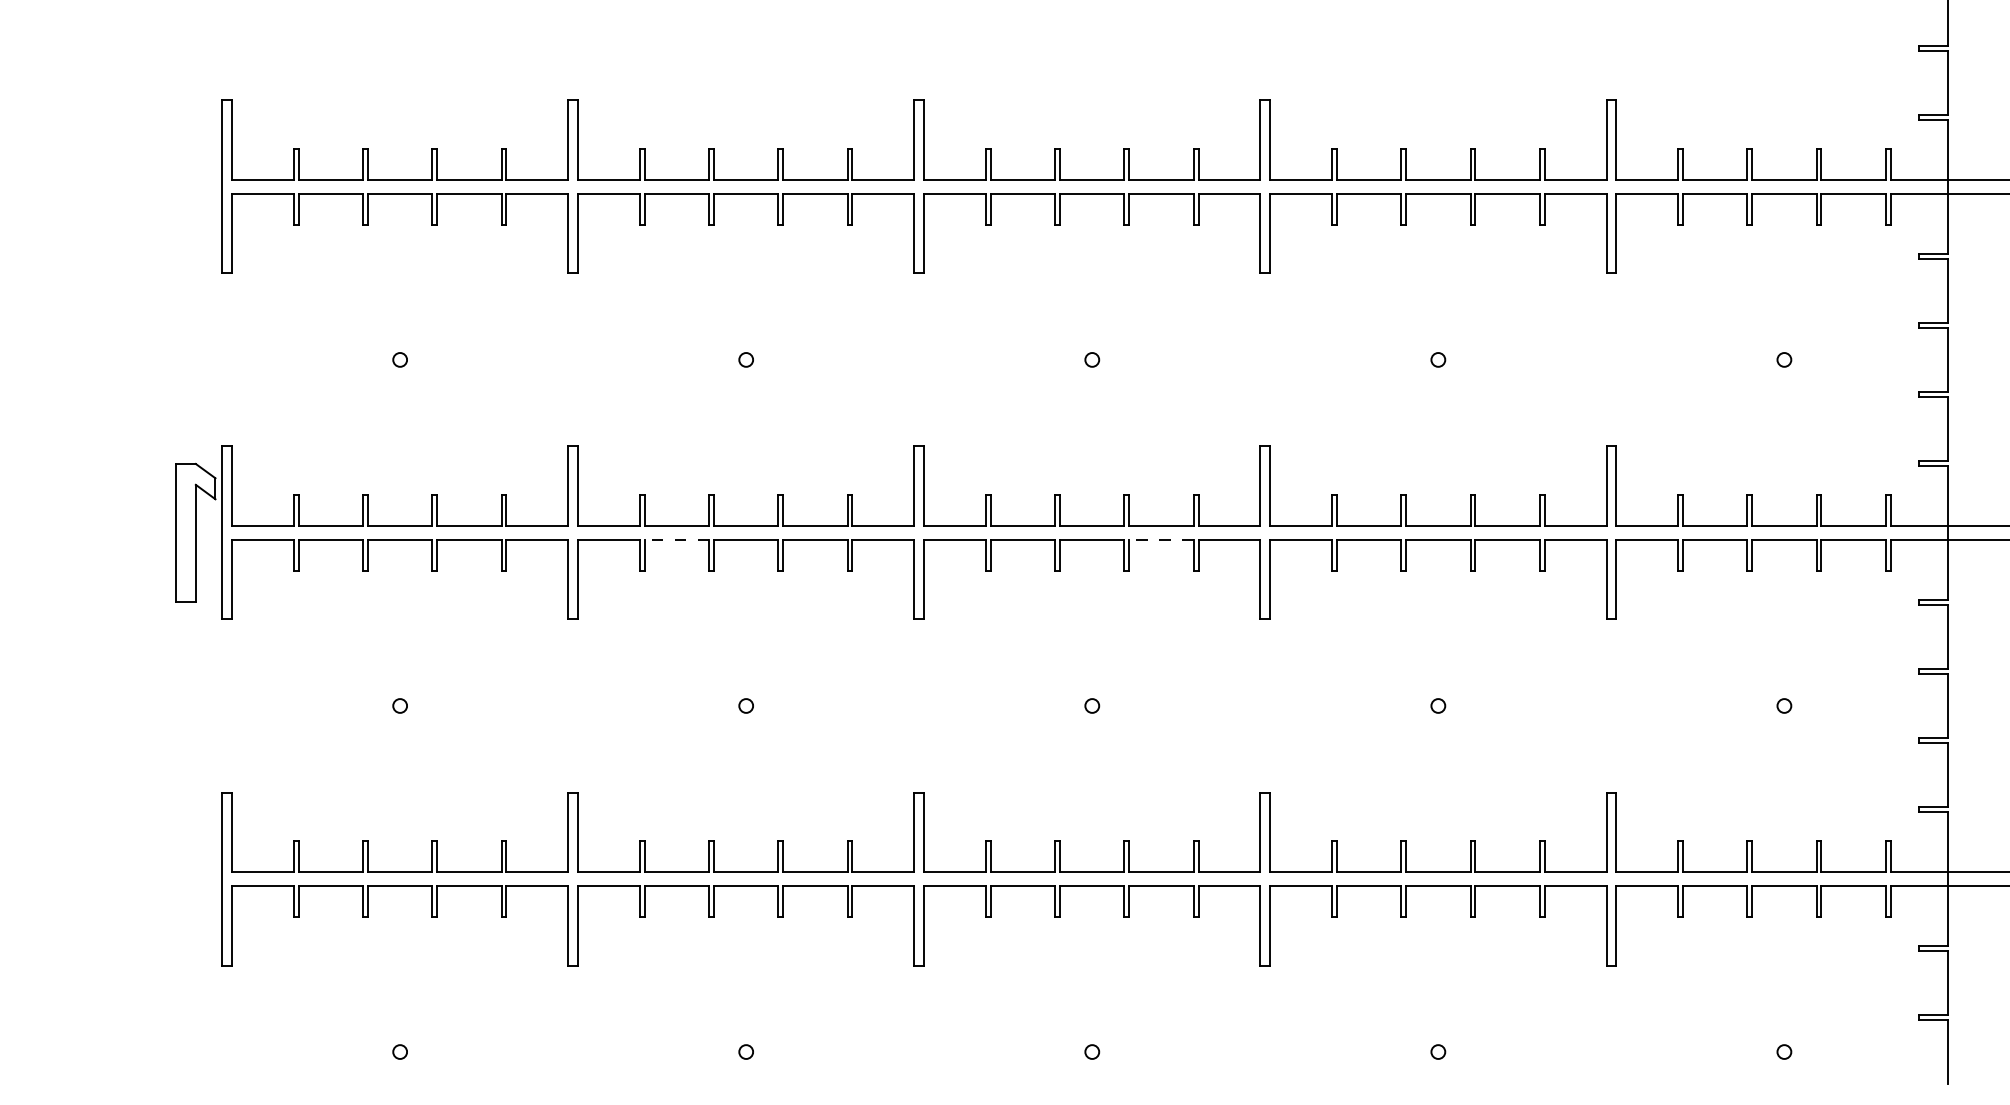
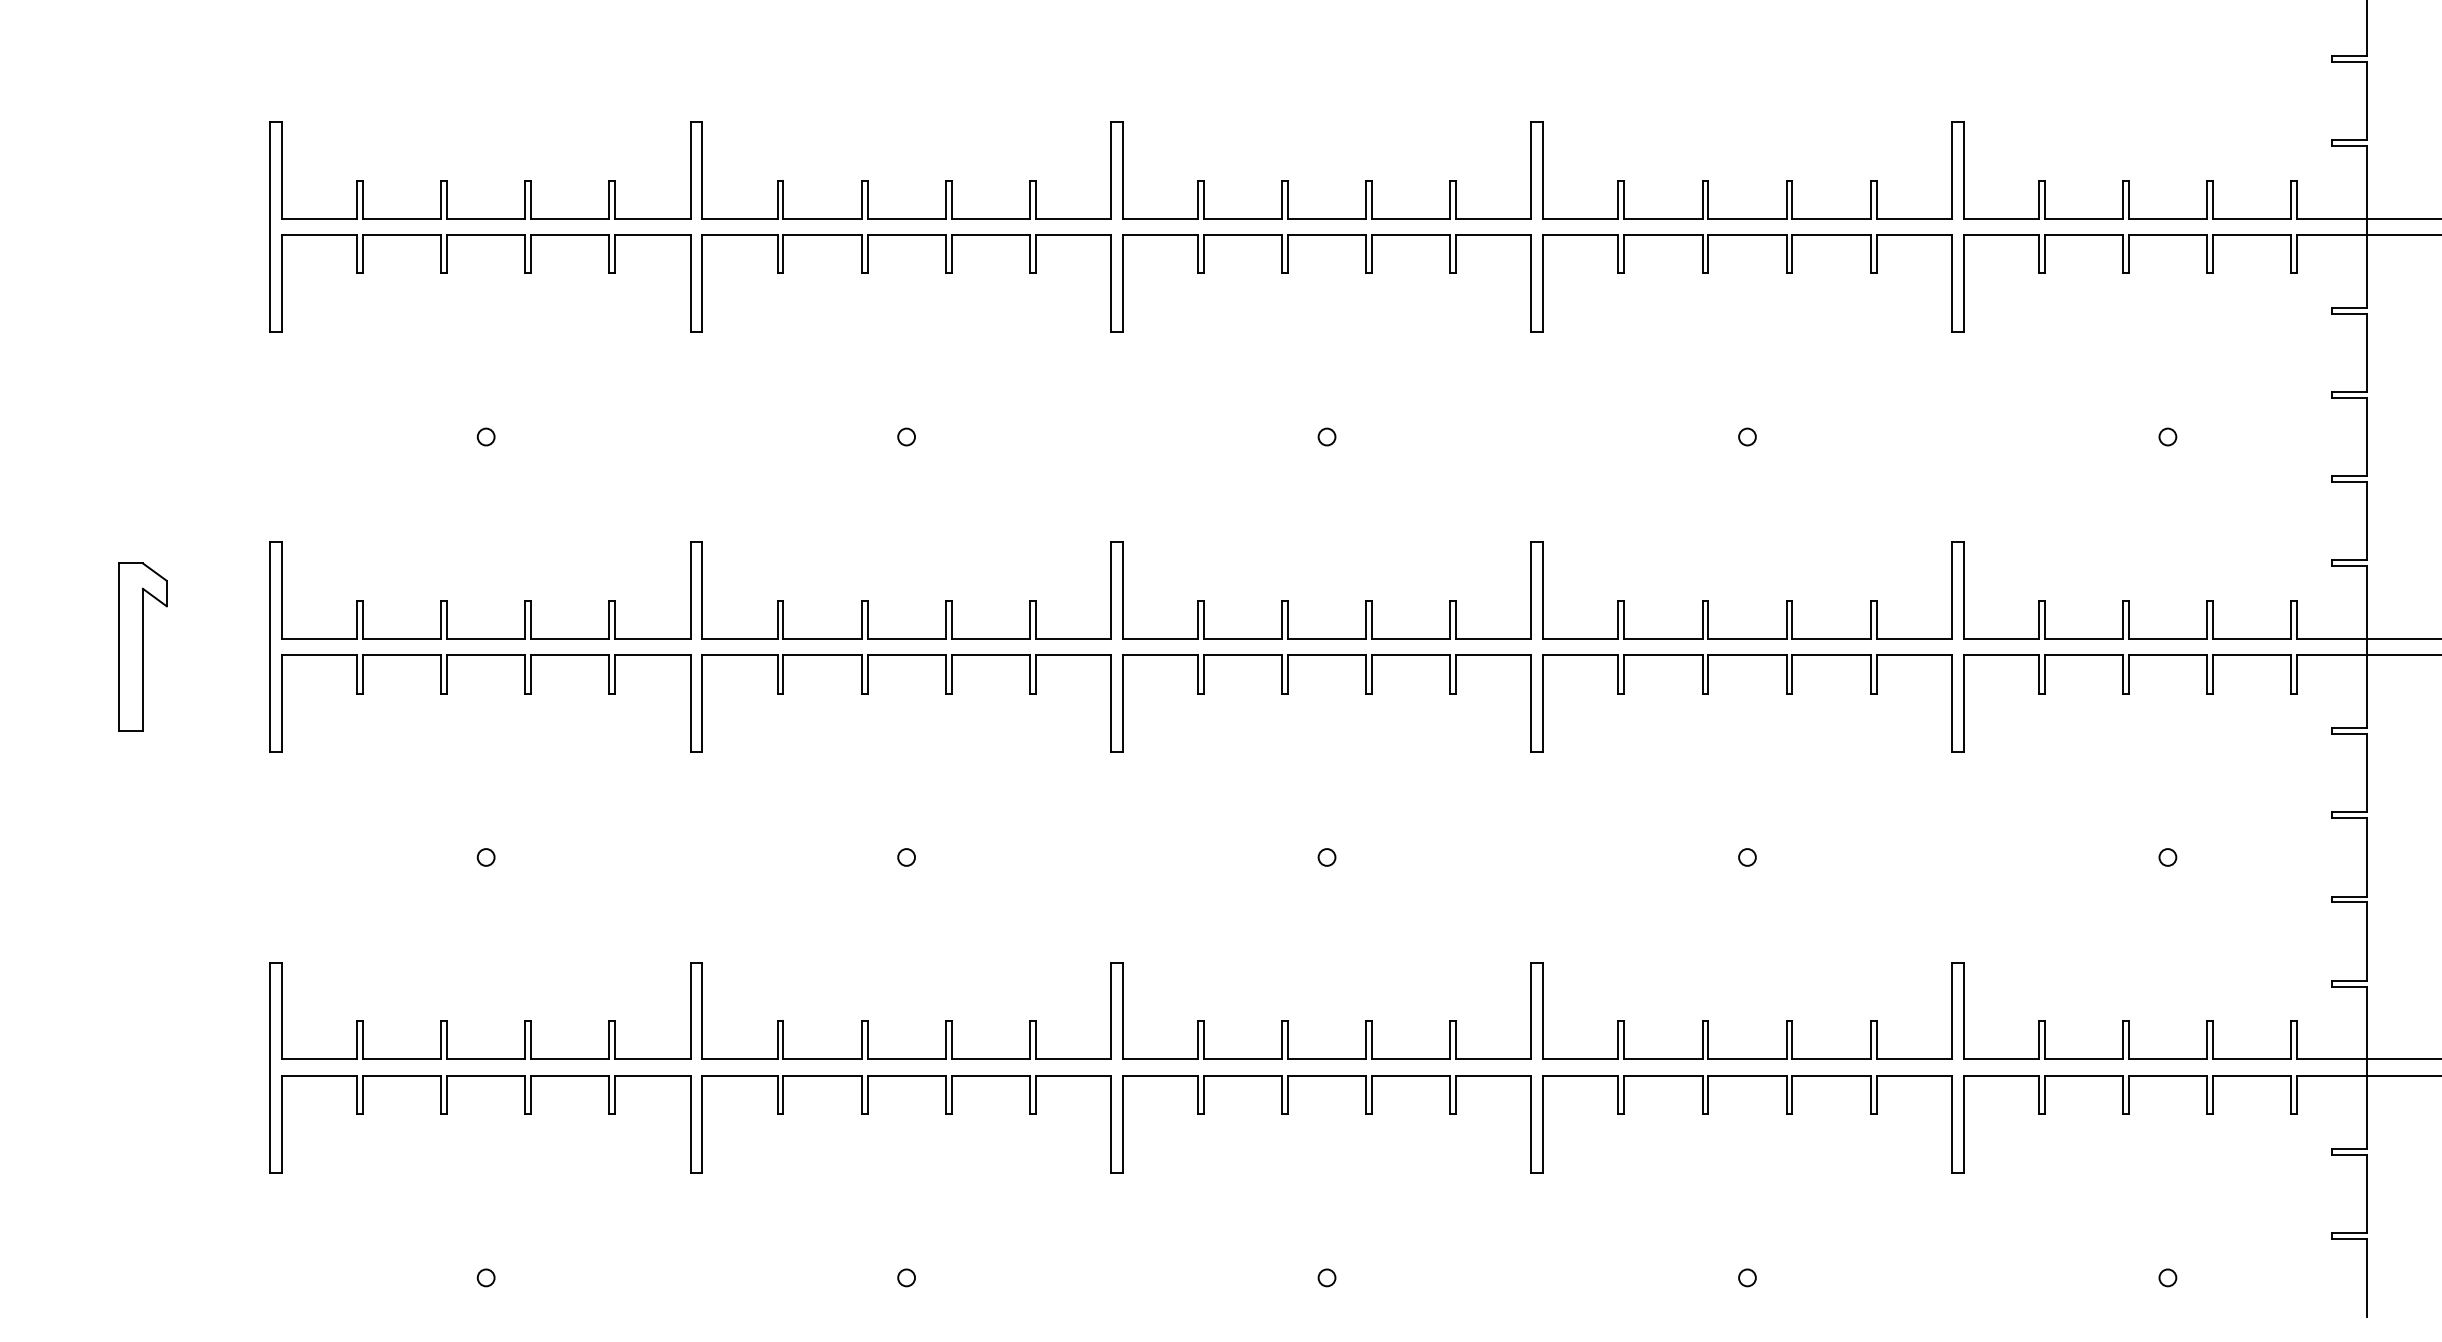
part: (195, 532) -> (142, 646), moved
line: (676, 539) -> (822, 655), dashed -> solid
line: (1160, 539) -> (1410, 655), dashed -> solid

